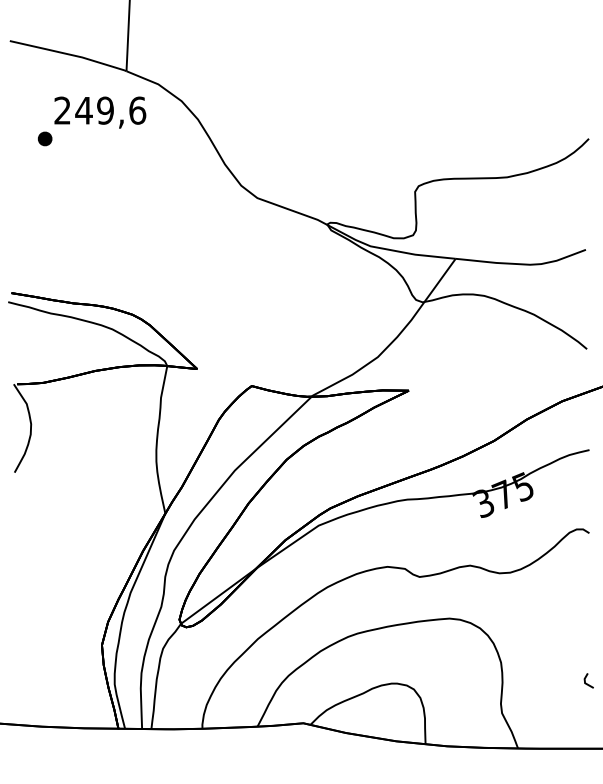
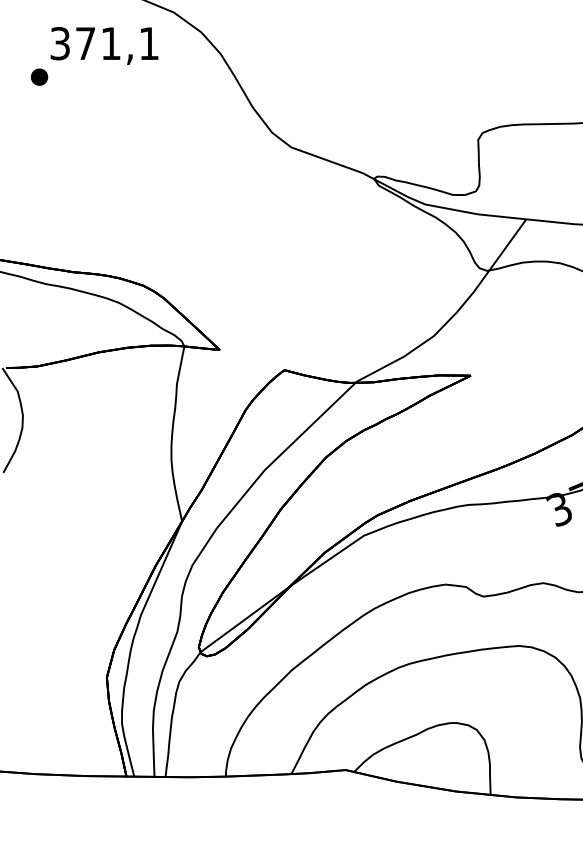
text: (100, 110) -> (105, 43), 249,6 -> 371,1

